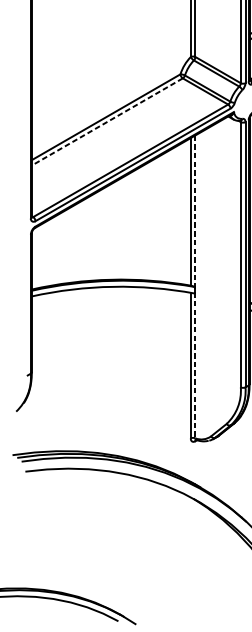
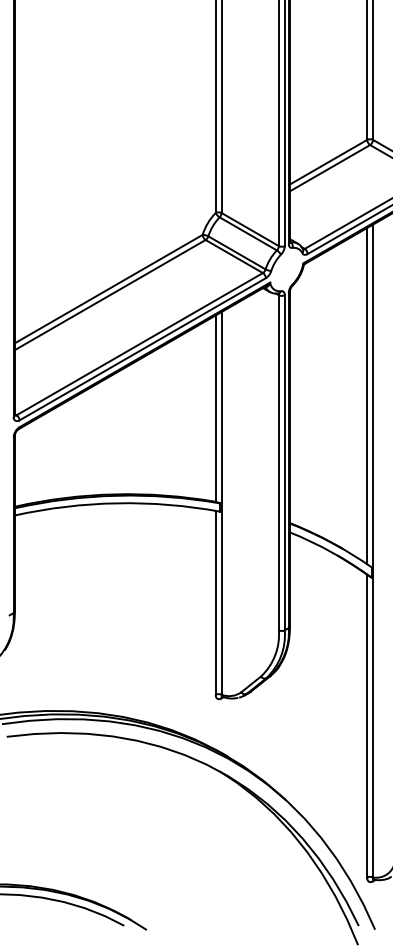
line: (106, 122) -> (109, 295), dashed -> solid
line: (195, 286) -> (221, 503), dashed -> solid

